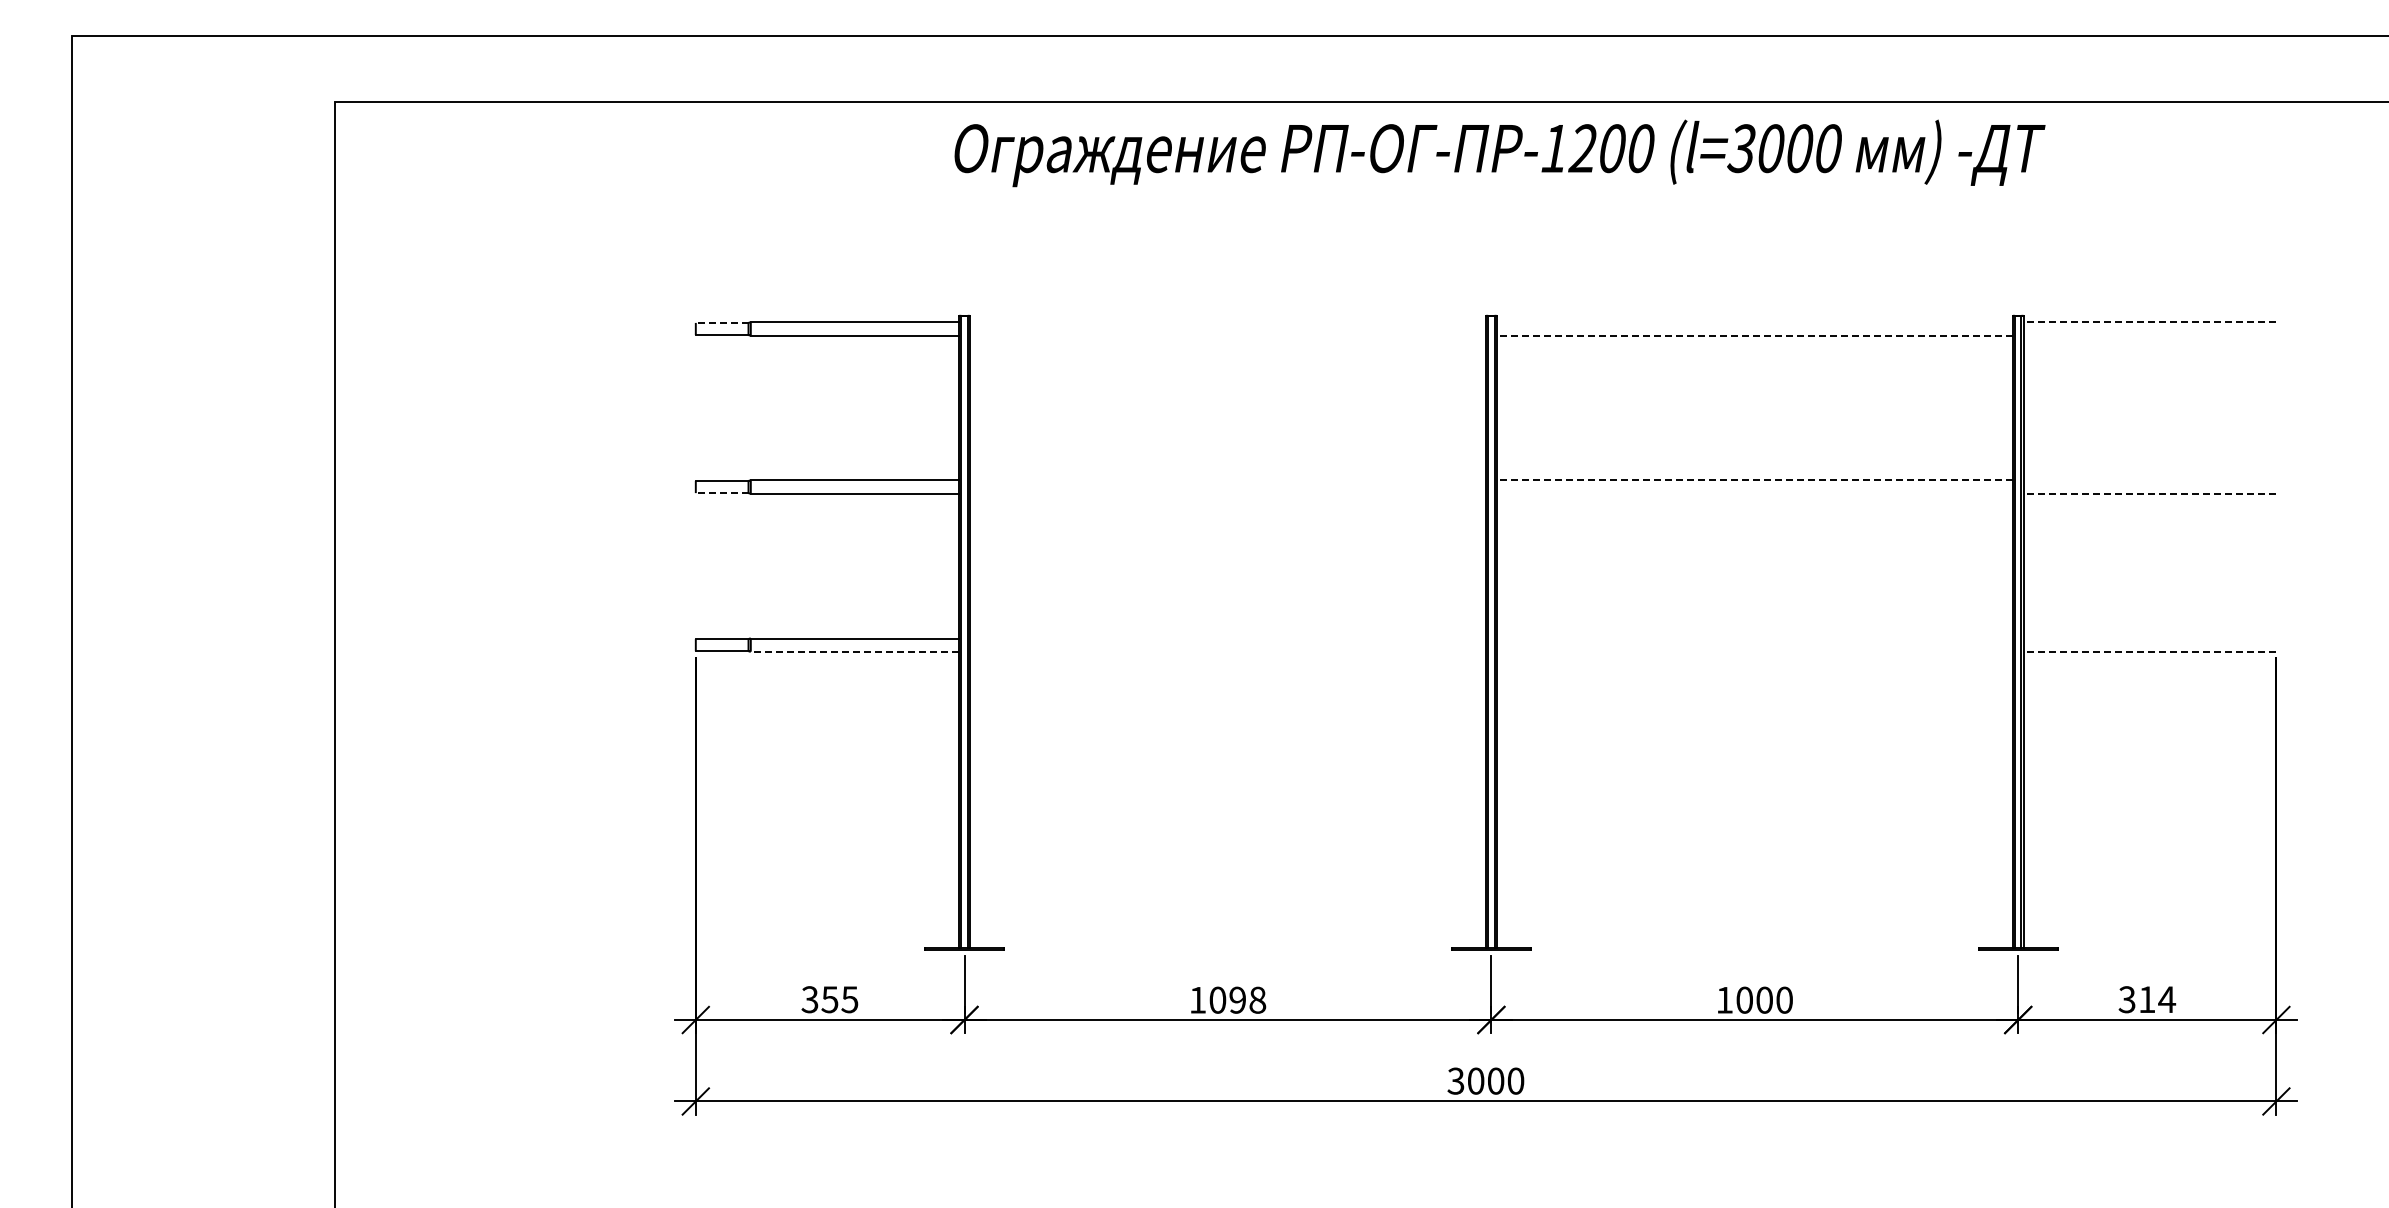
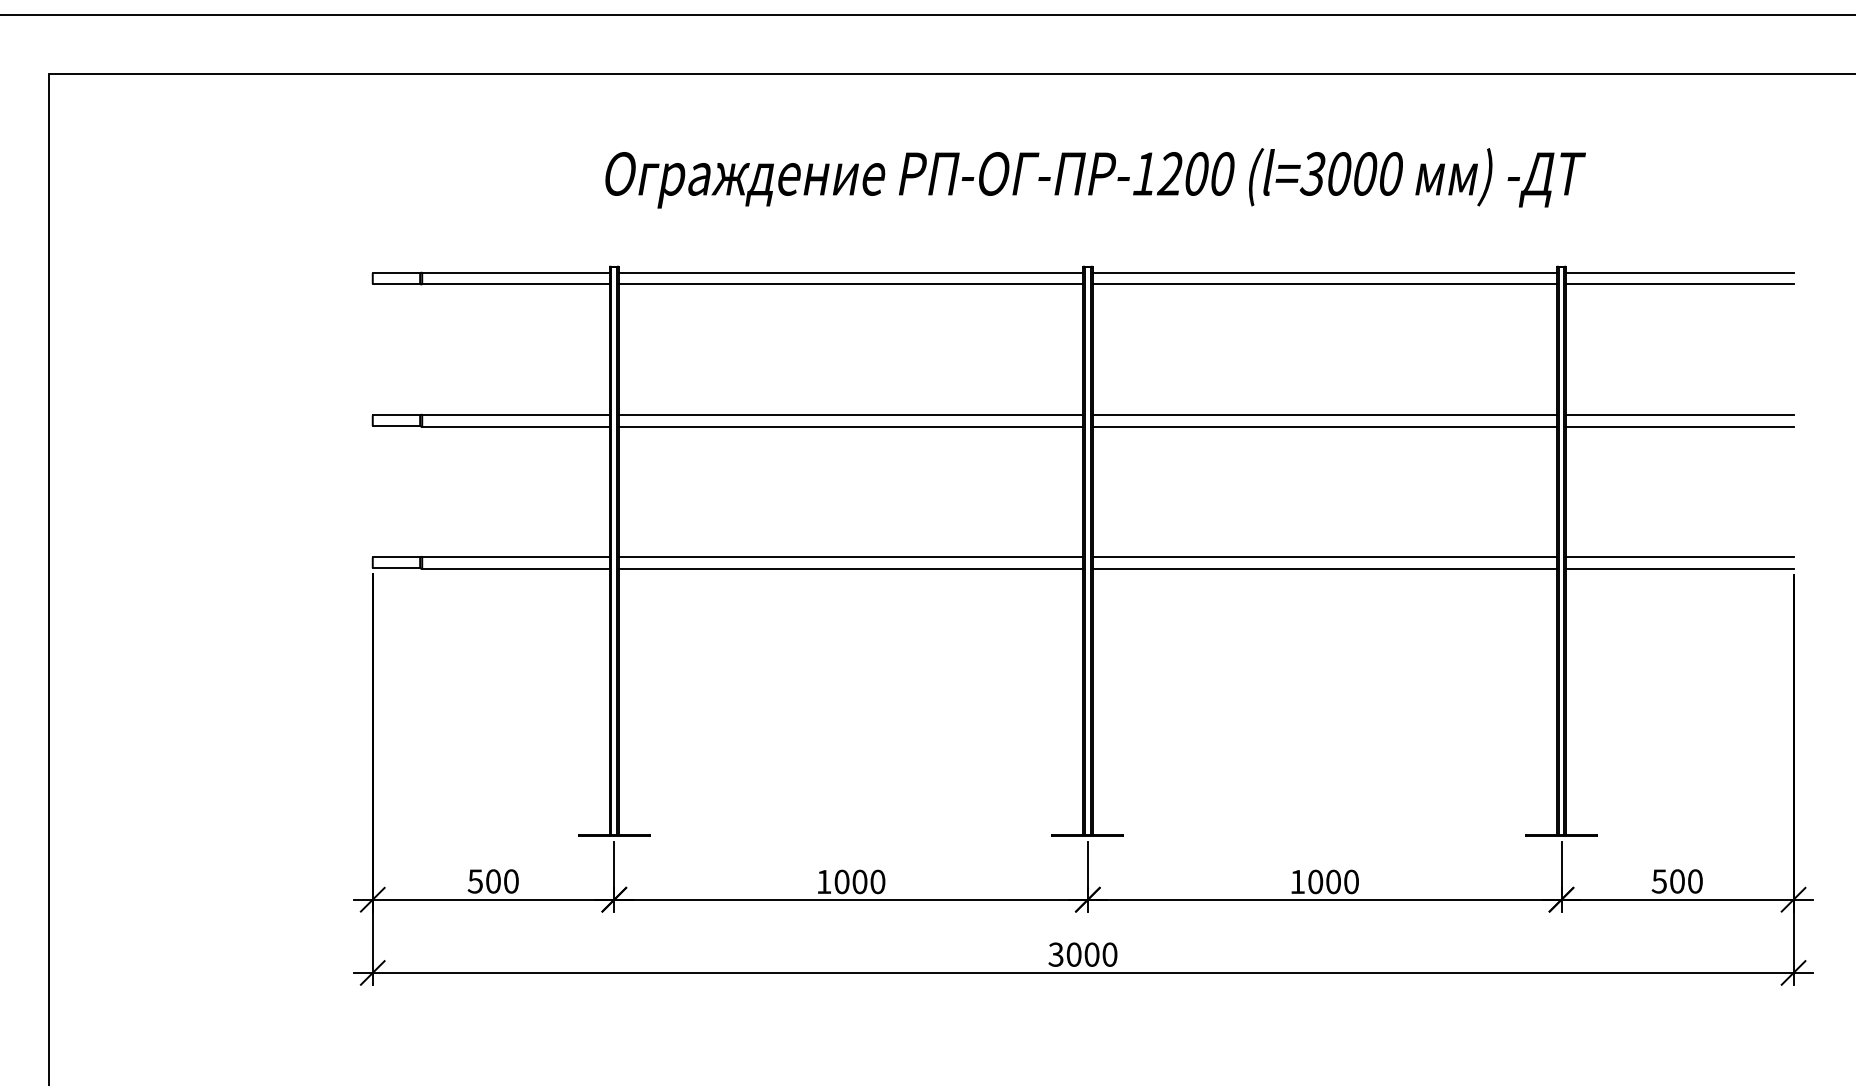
text: (1499, 153) -> (1095, 178), moved
line: (721, 322) -> (395, 272), dashed -> solid
line: (1227, 322) -> (850, 272), added
line: (1754, 322) -> (1324, 272), added
line: (2149, 322) -> (1679, 272), dashed -> solid
line: (1227, 335) -> (850, 284), added
line: (1754, 335) -> (1324, 284), dashed -> solid
line: (2149, 335) -> (1679, 284), added
line: (1227, 480) -> (850, 414), added
line: (1754, 480) -> (1324, 414), dashed -> solid
line: (2149, 480) -> (1679, 414), added
line: (721, 493) -> (395, 426), dashed -> solid
line: (1227, 493) -> (850, 426), added
line: (1754, 493) -> (1324, 426), added
line: (2149, 493) -> (1679, 426), dashed -> solid
line: (1227, 638) -> (850, 556), added
line: (1754, 638) -> (1324, 556), added
line: (2149, 638) -> (1679, 556), added
line: (854, 651) -> (515, 568), dashed -> solid
line: (1227, 651) -> (850, 568), added
line: (1754, 651) -> (1324, 568), added
line: (2149, 651) -> (1679, 568), dashed -> solid
text: (830, 999) -> (493, 881), 355 -> 500
text: (1247, 999) -> (868, 881), 1098 -> 1000
text: (2147, 999) -> (1677, 881), 314 -> 500

